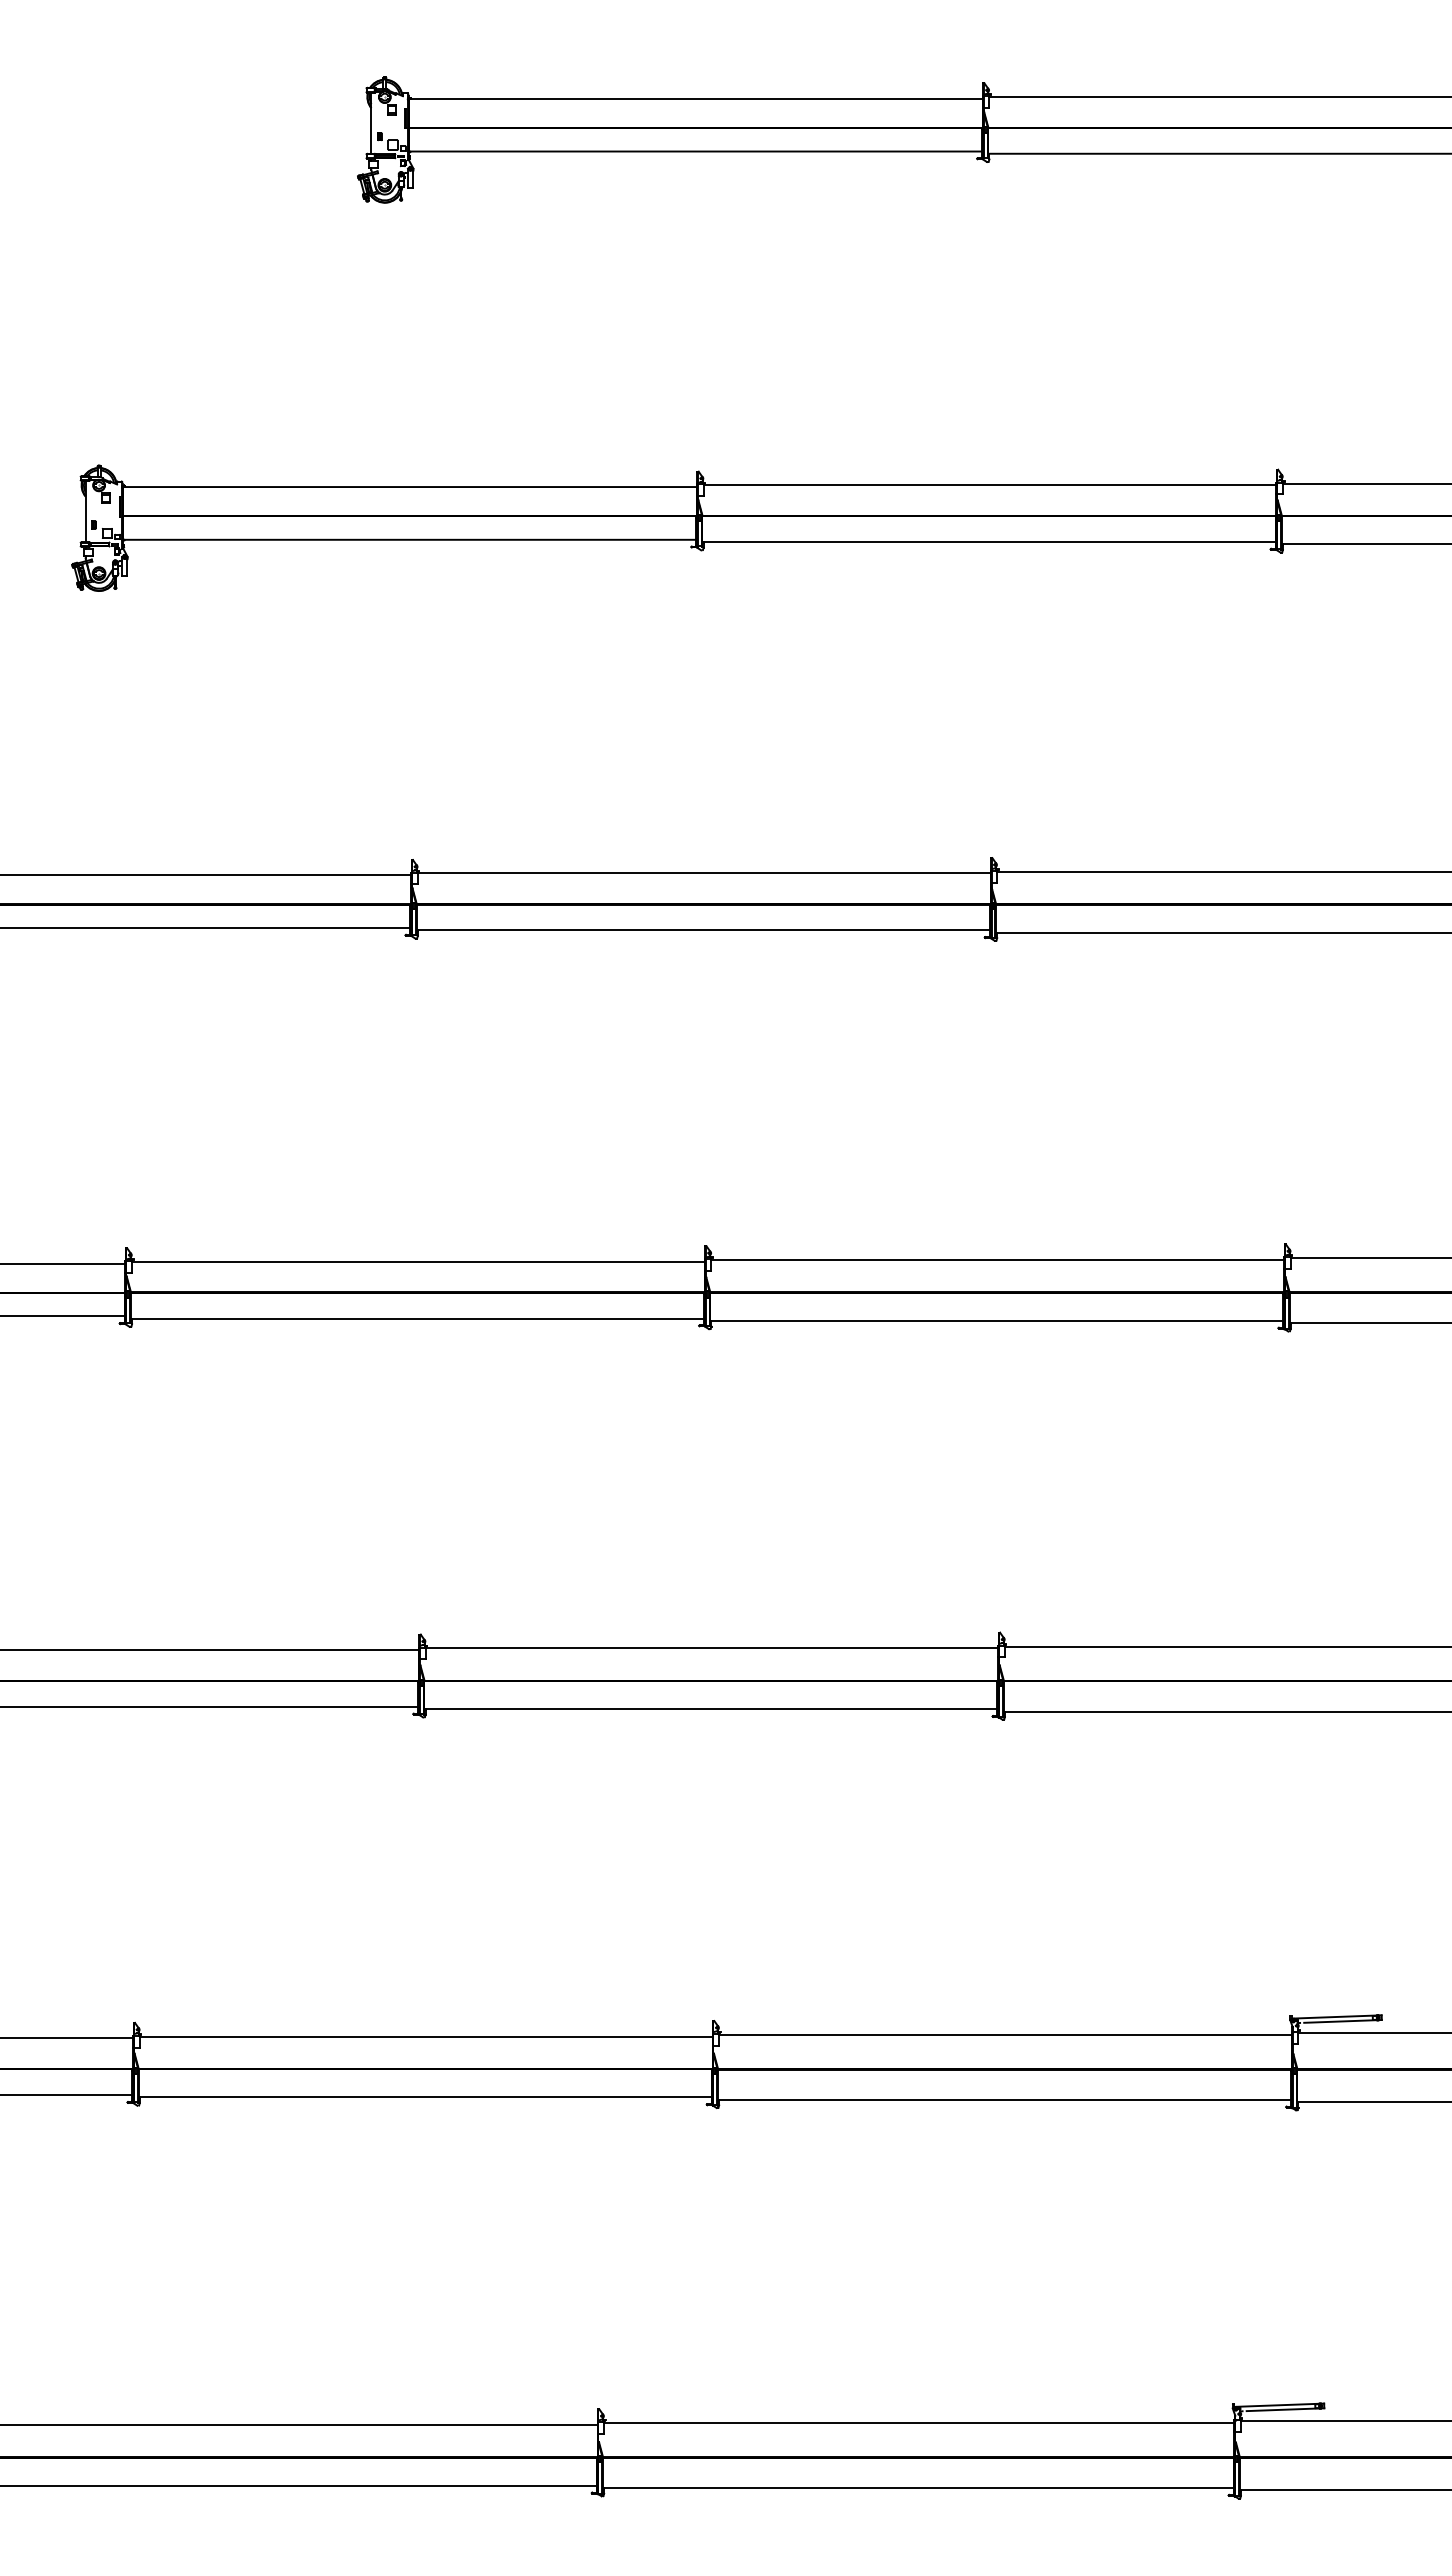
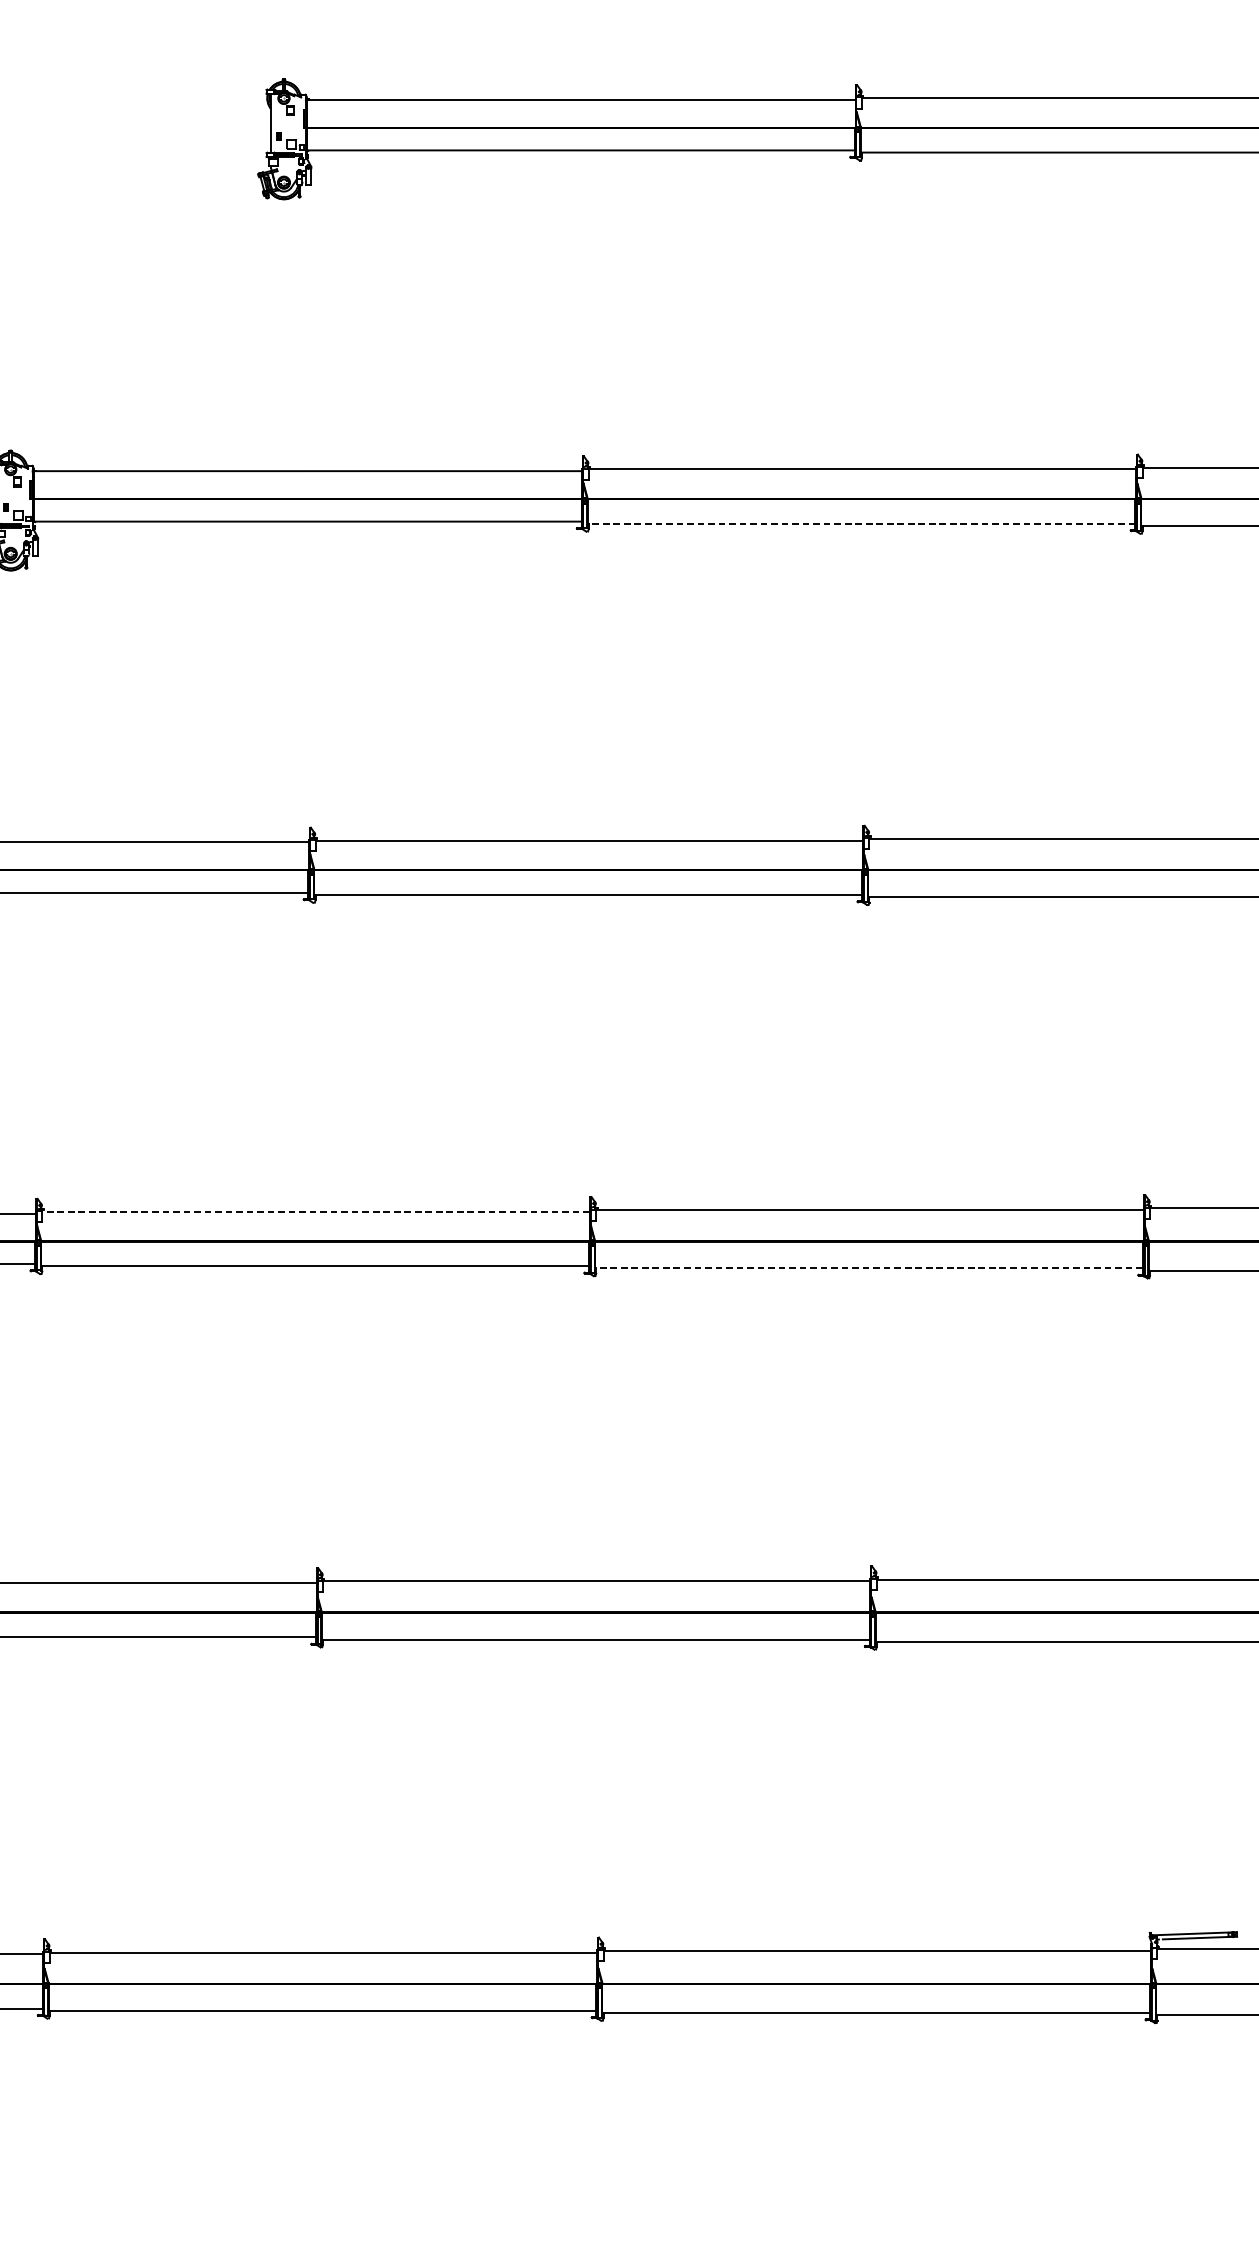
line: (988, 542) -> (861, 524), solid -> dashed
line: (417, 1261) -> (315, 1211), solid -> dashed
line: (996, 1320) -> (868, 1267), solid -> dashed

